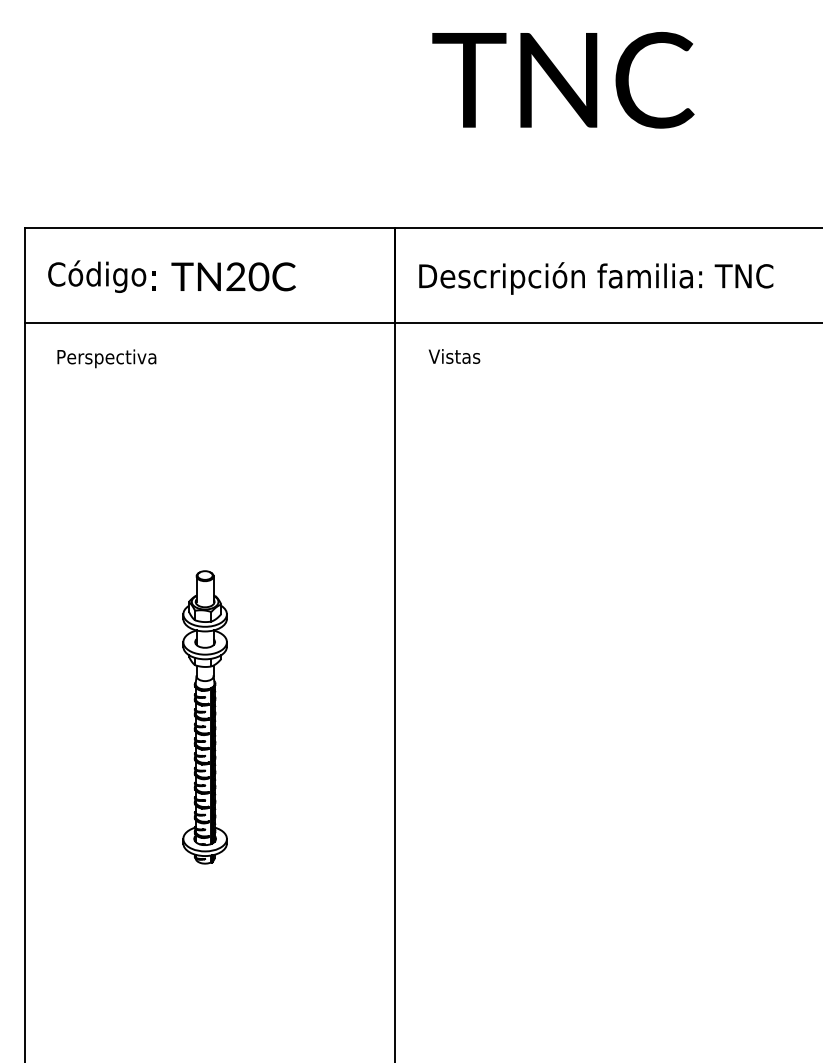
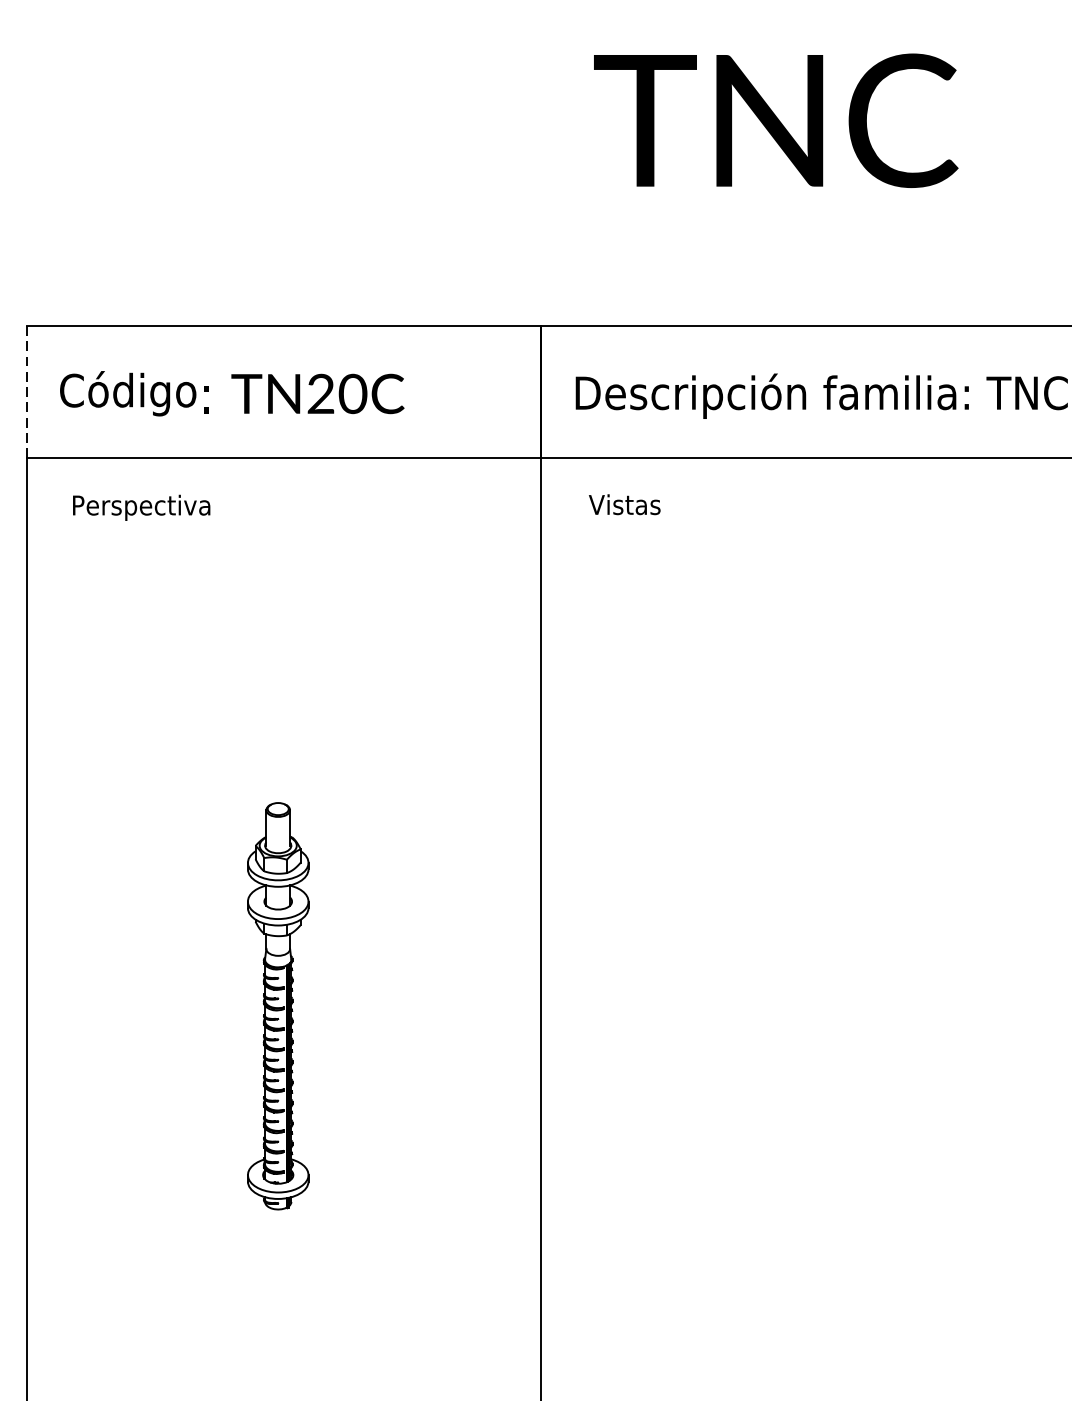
line: (24, 275) -> (27, 392), solid -> dashed

